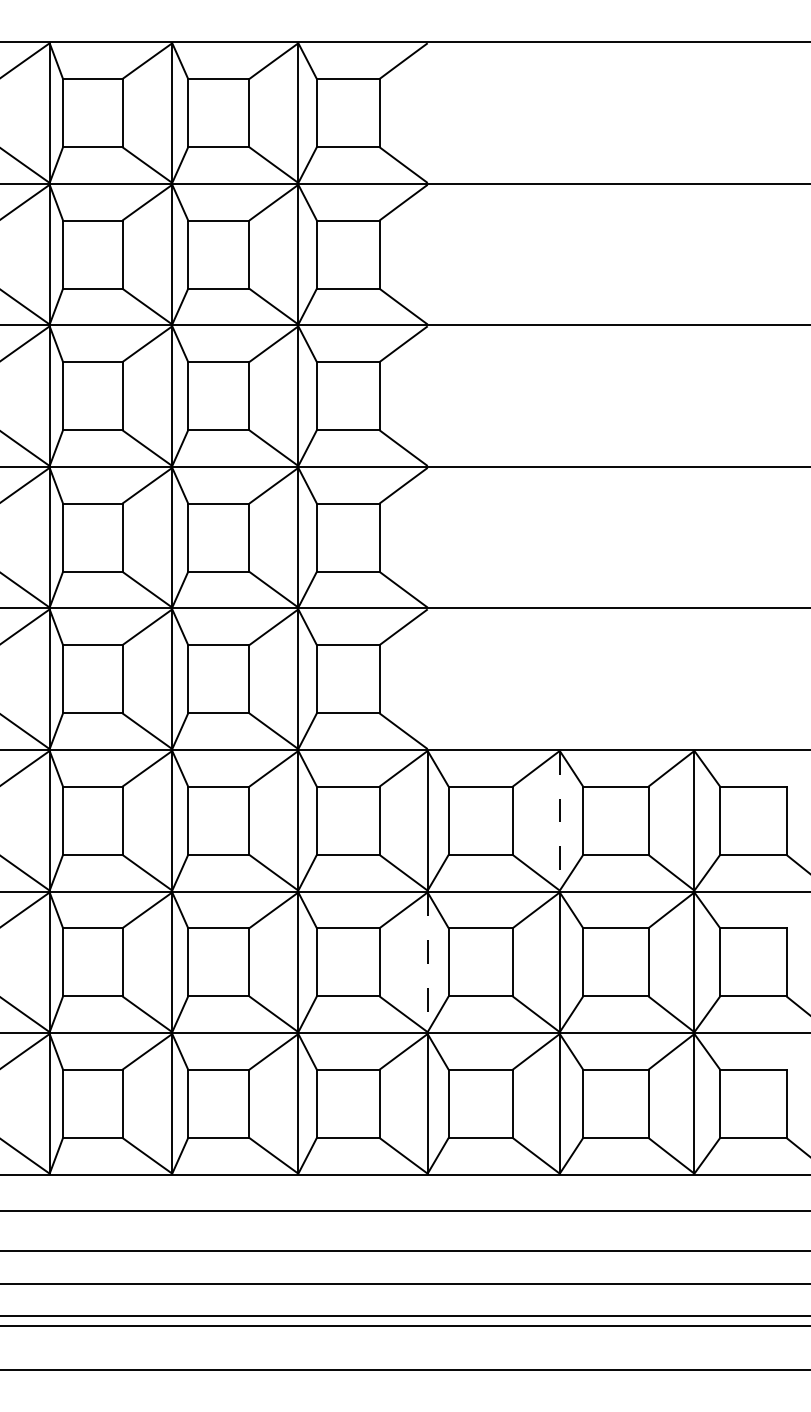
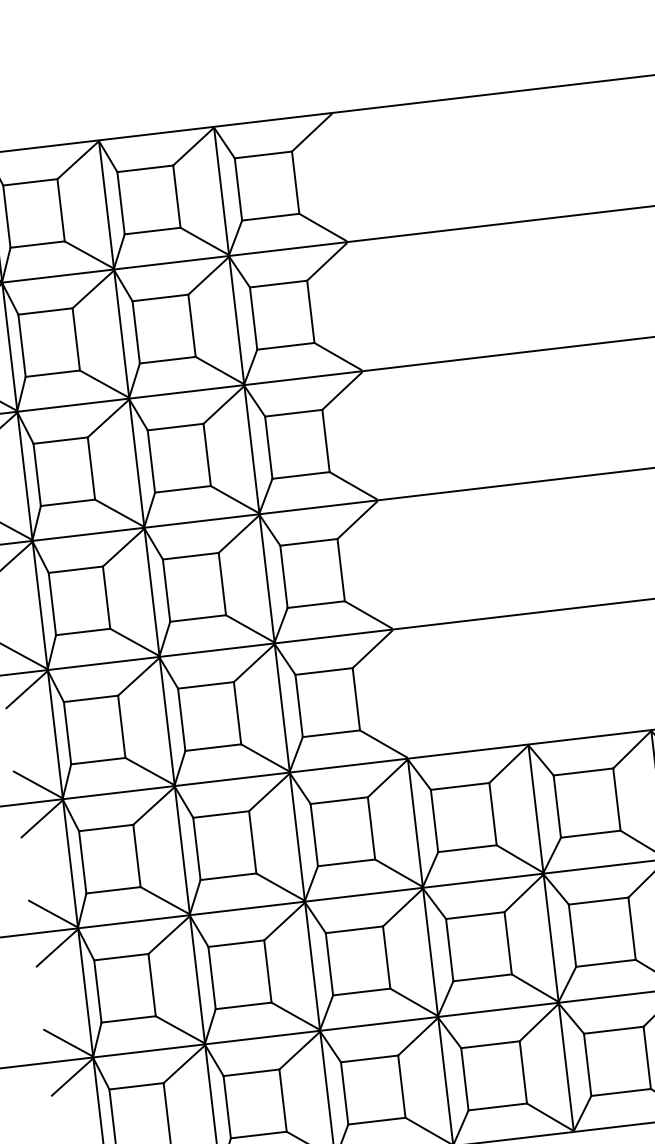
line: (559, 820) -> (535, 808), dashed -> solid
line: (427, 962) -> (430, 952), dashed -> solid

